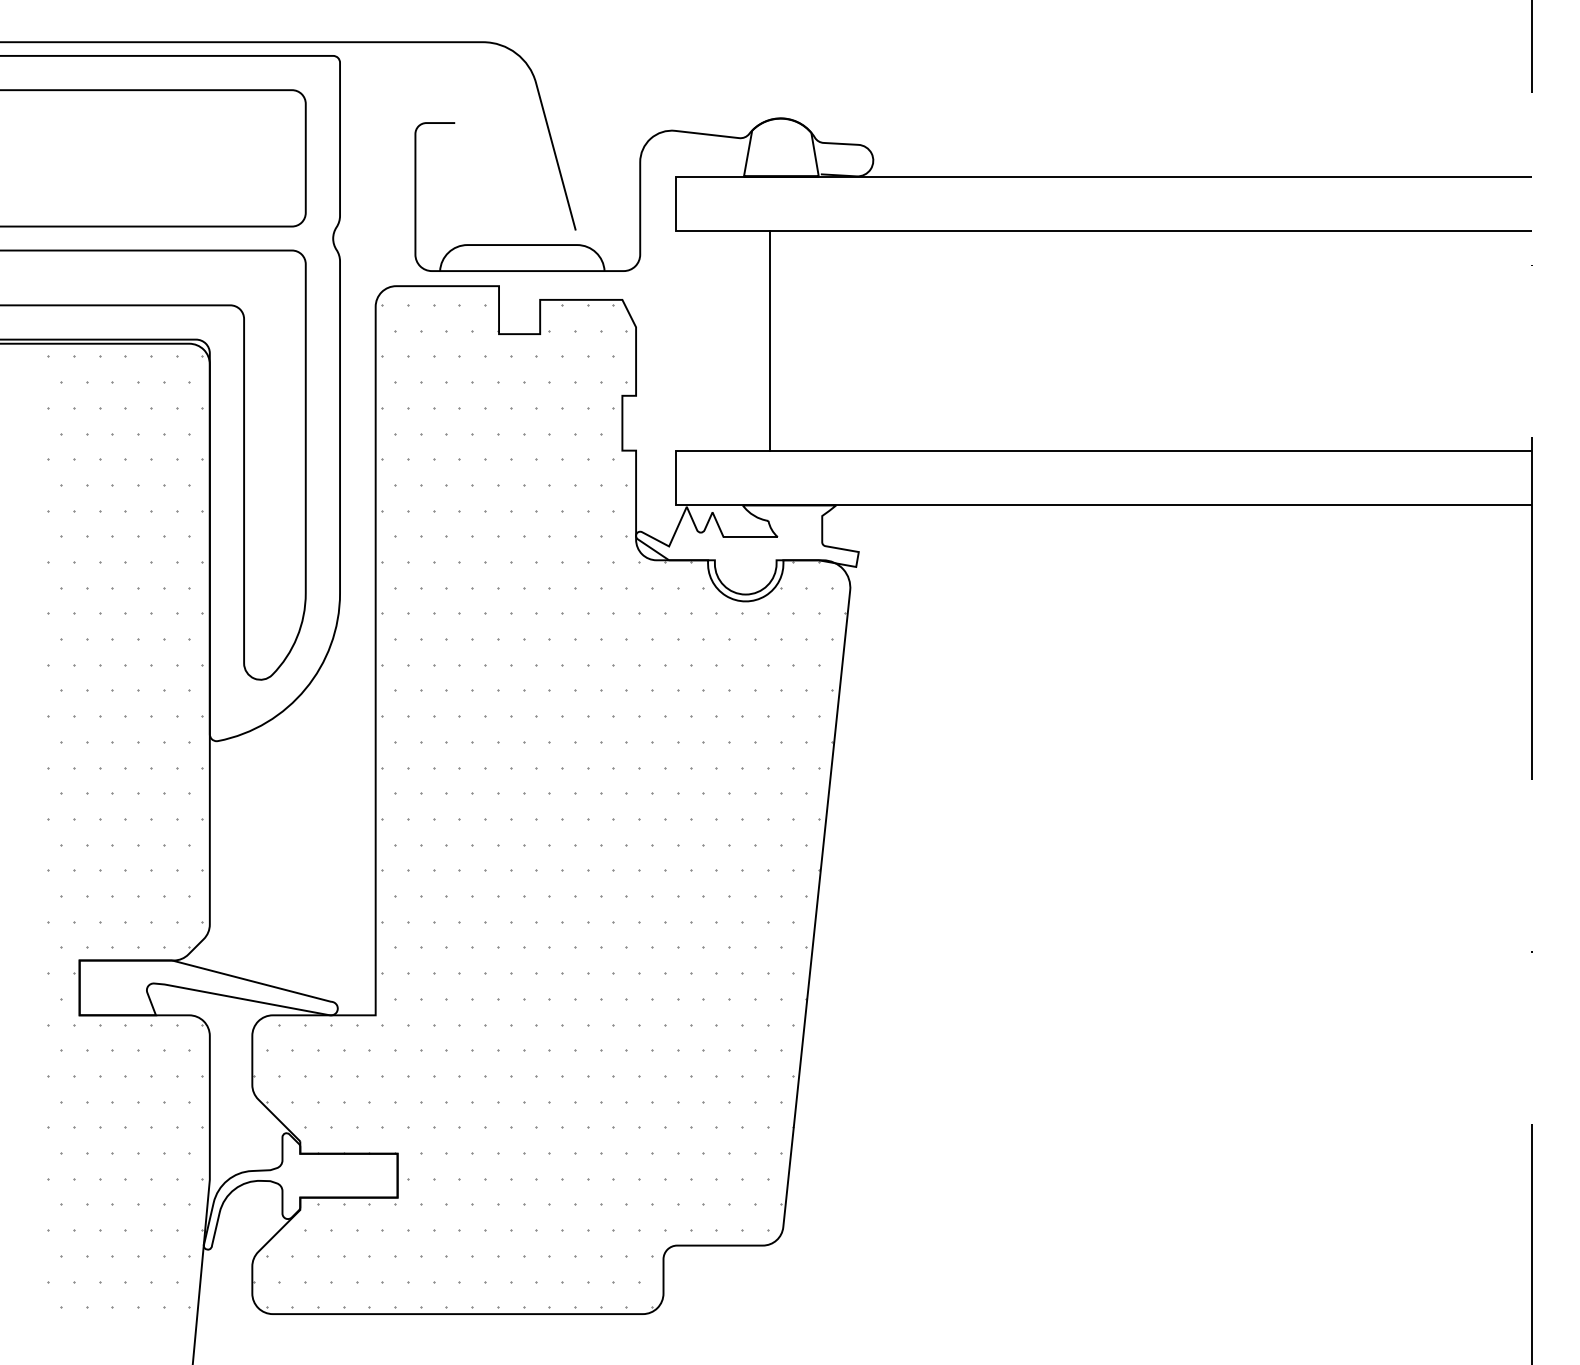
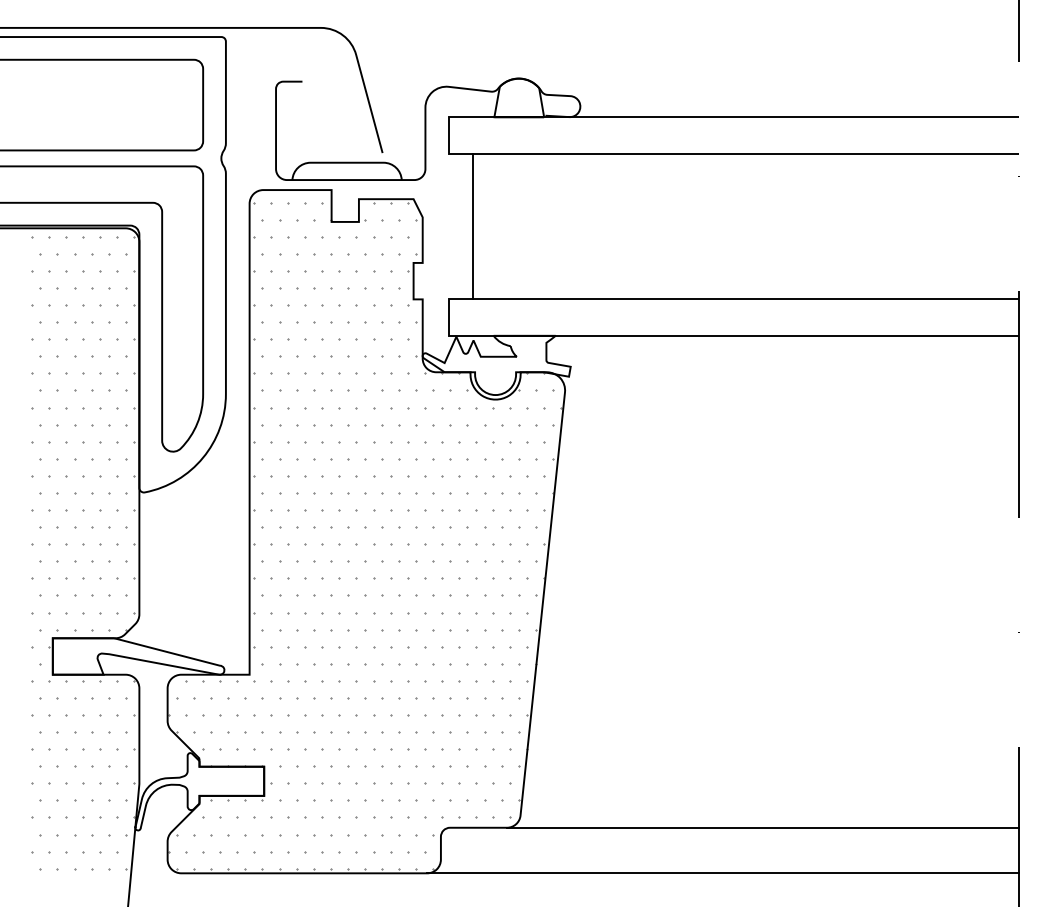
line: (769, 340) -> (472, 226), moved
line: (1147, 1245) -> (762, 827), added
line: (1087, 1314) -> (722, 873), added

